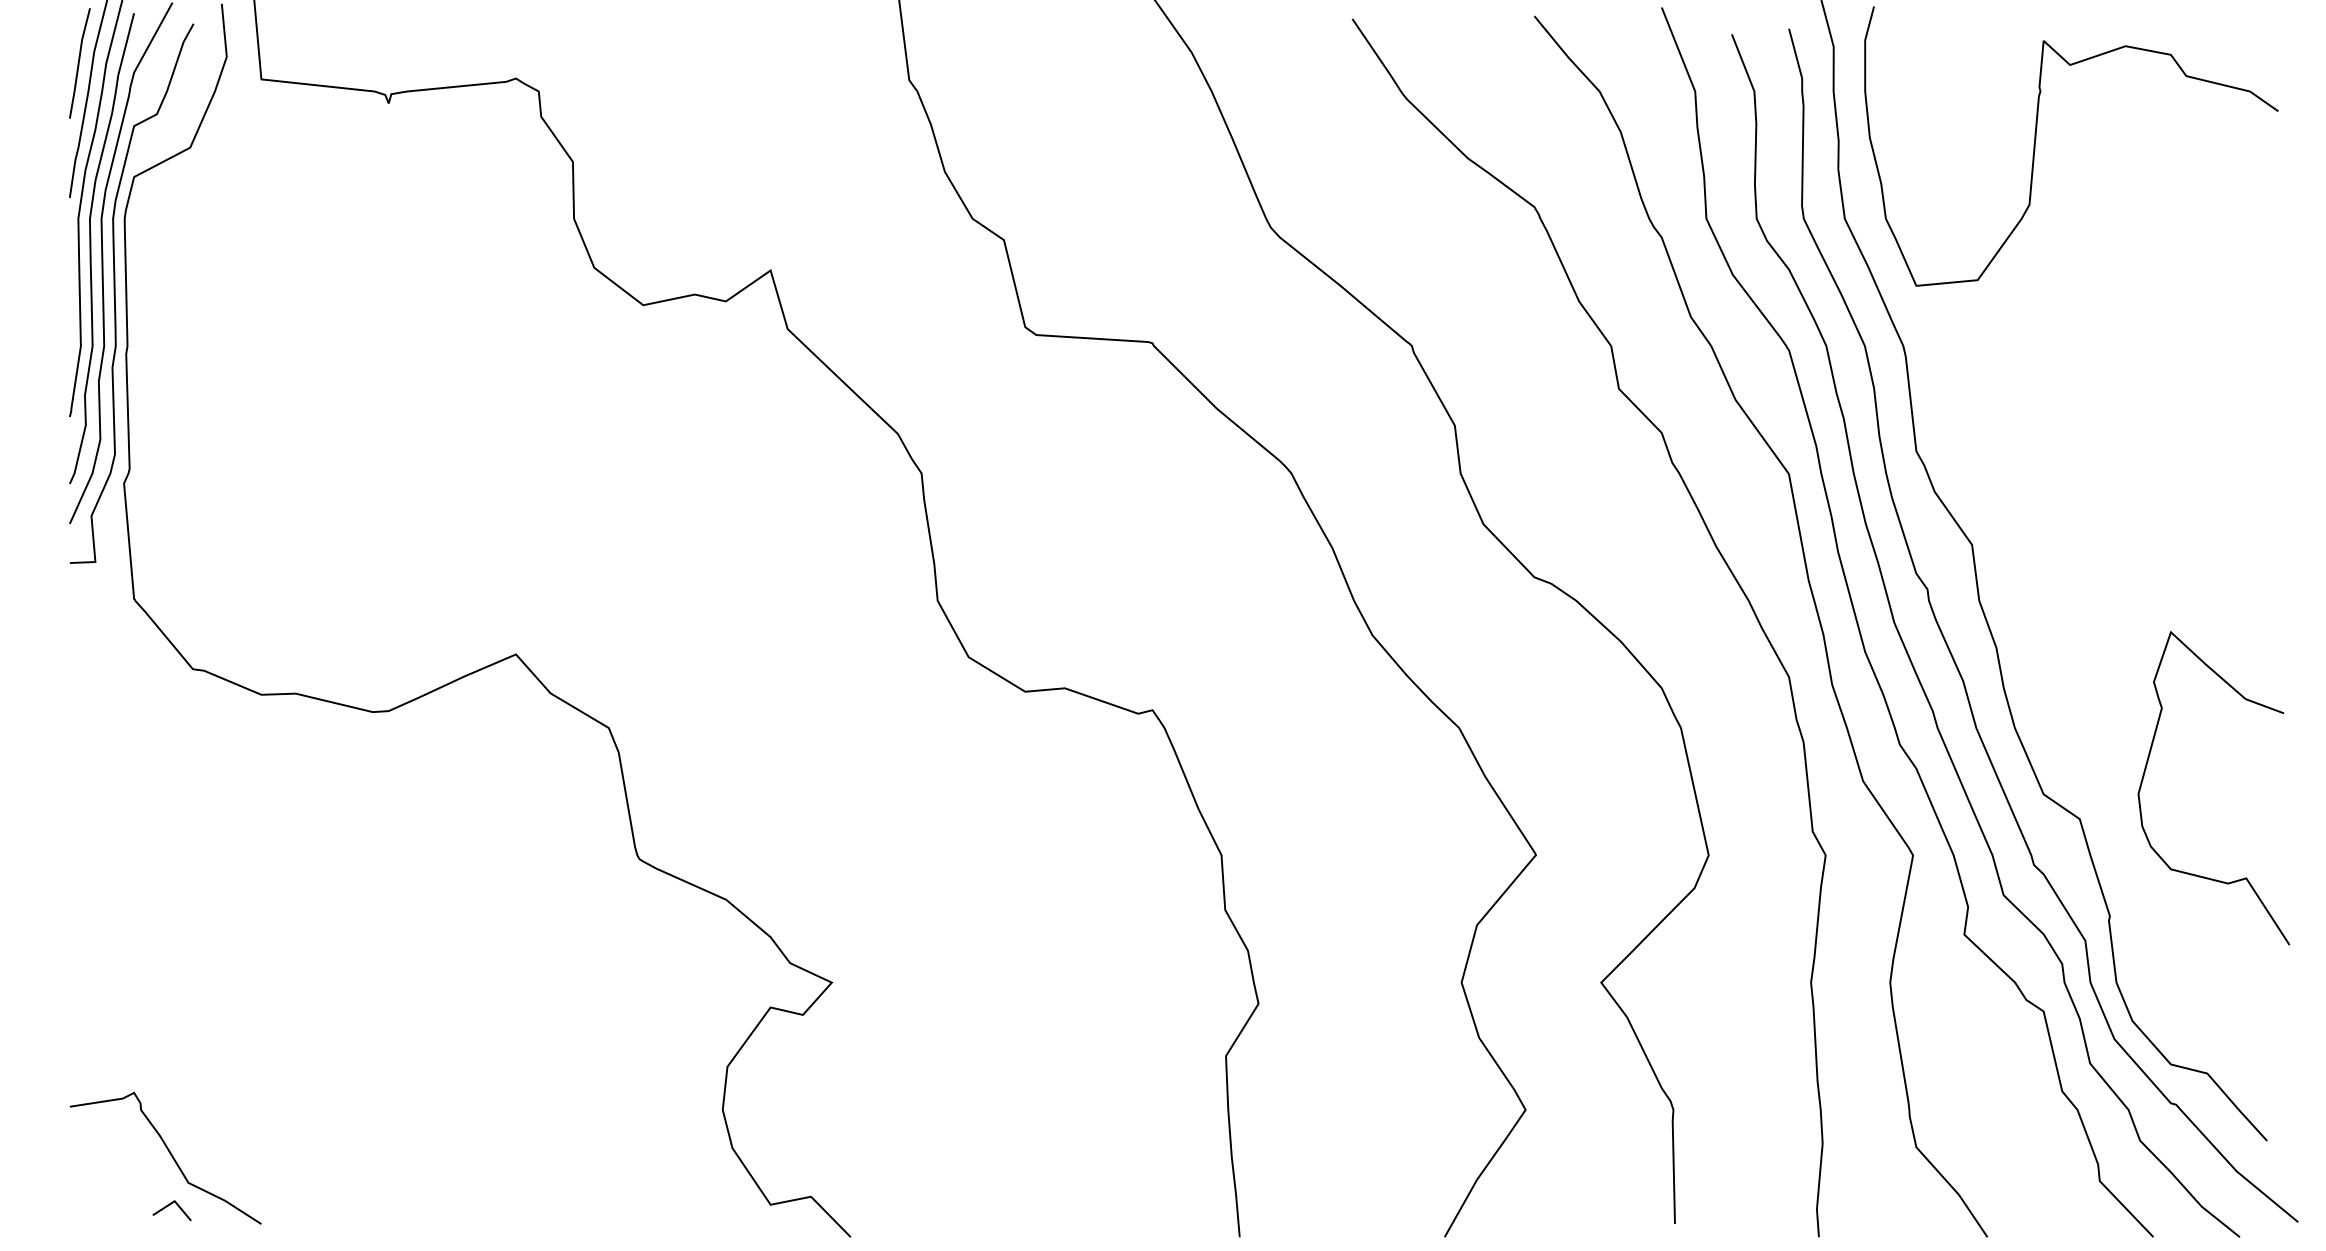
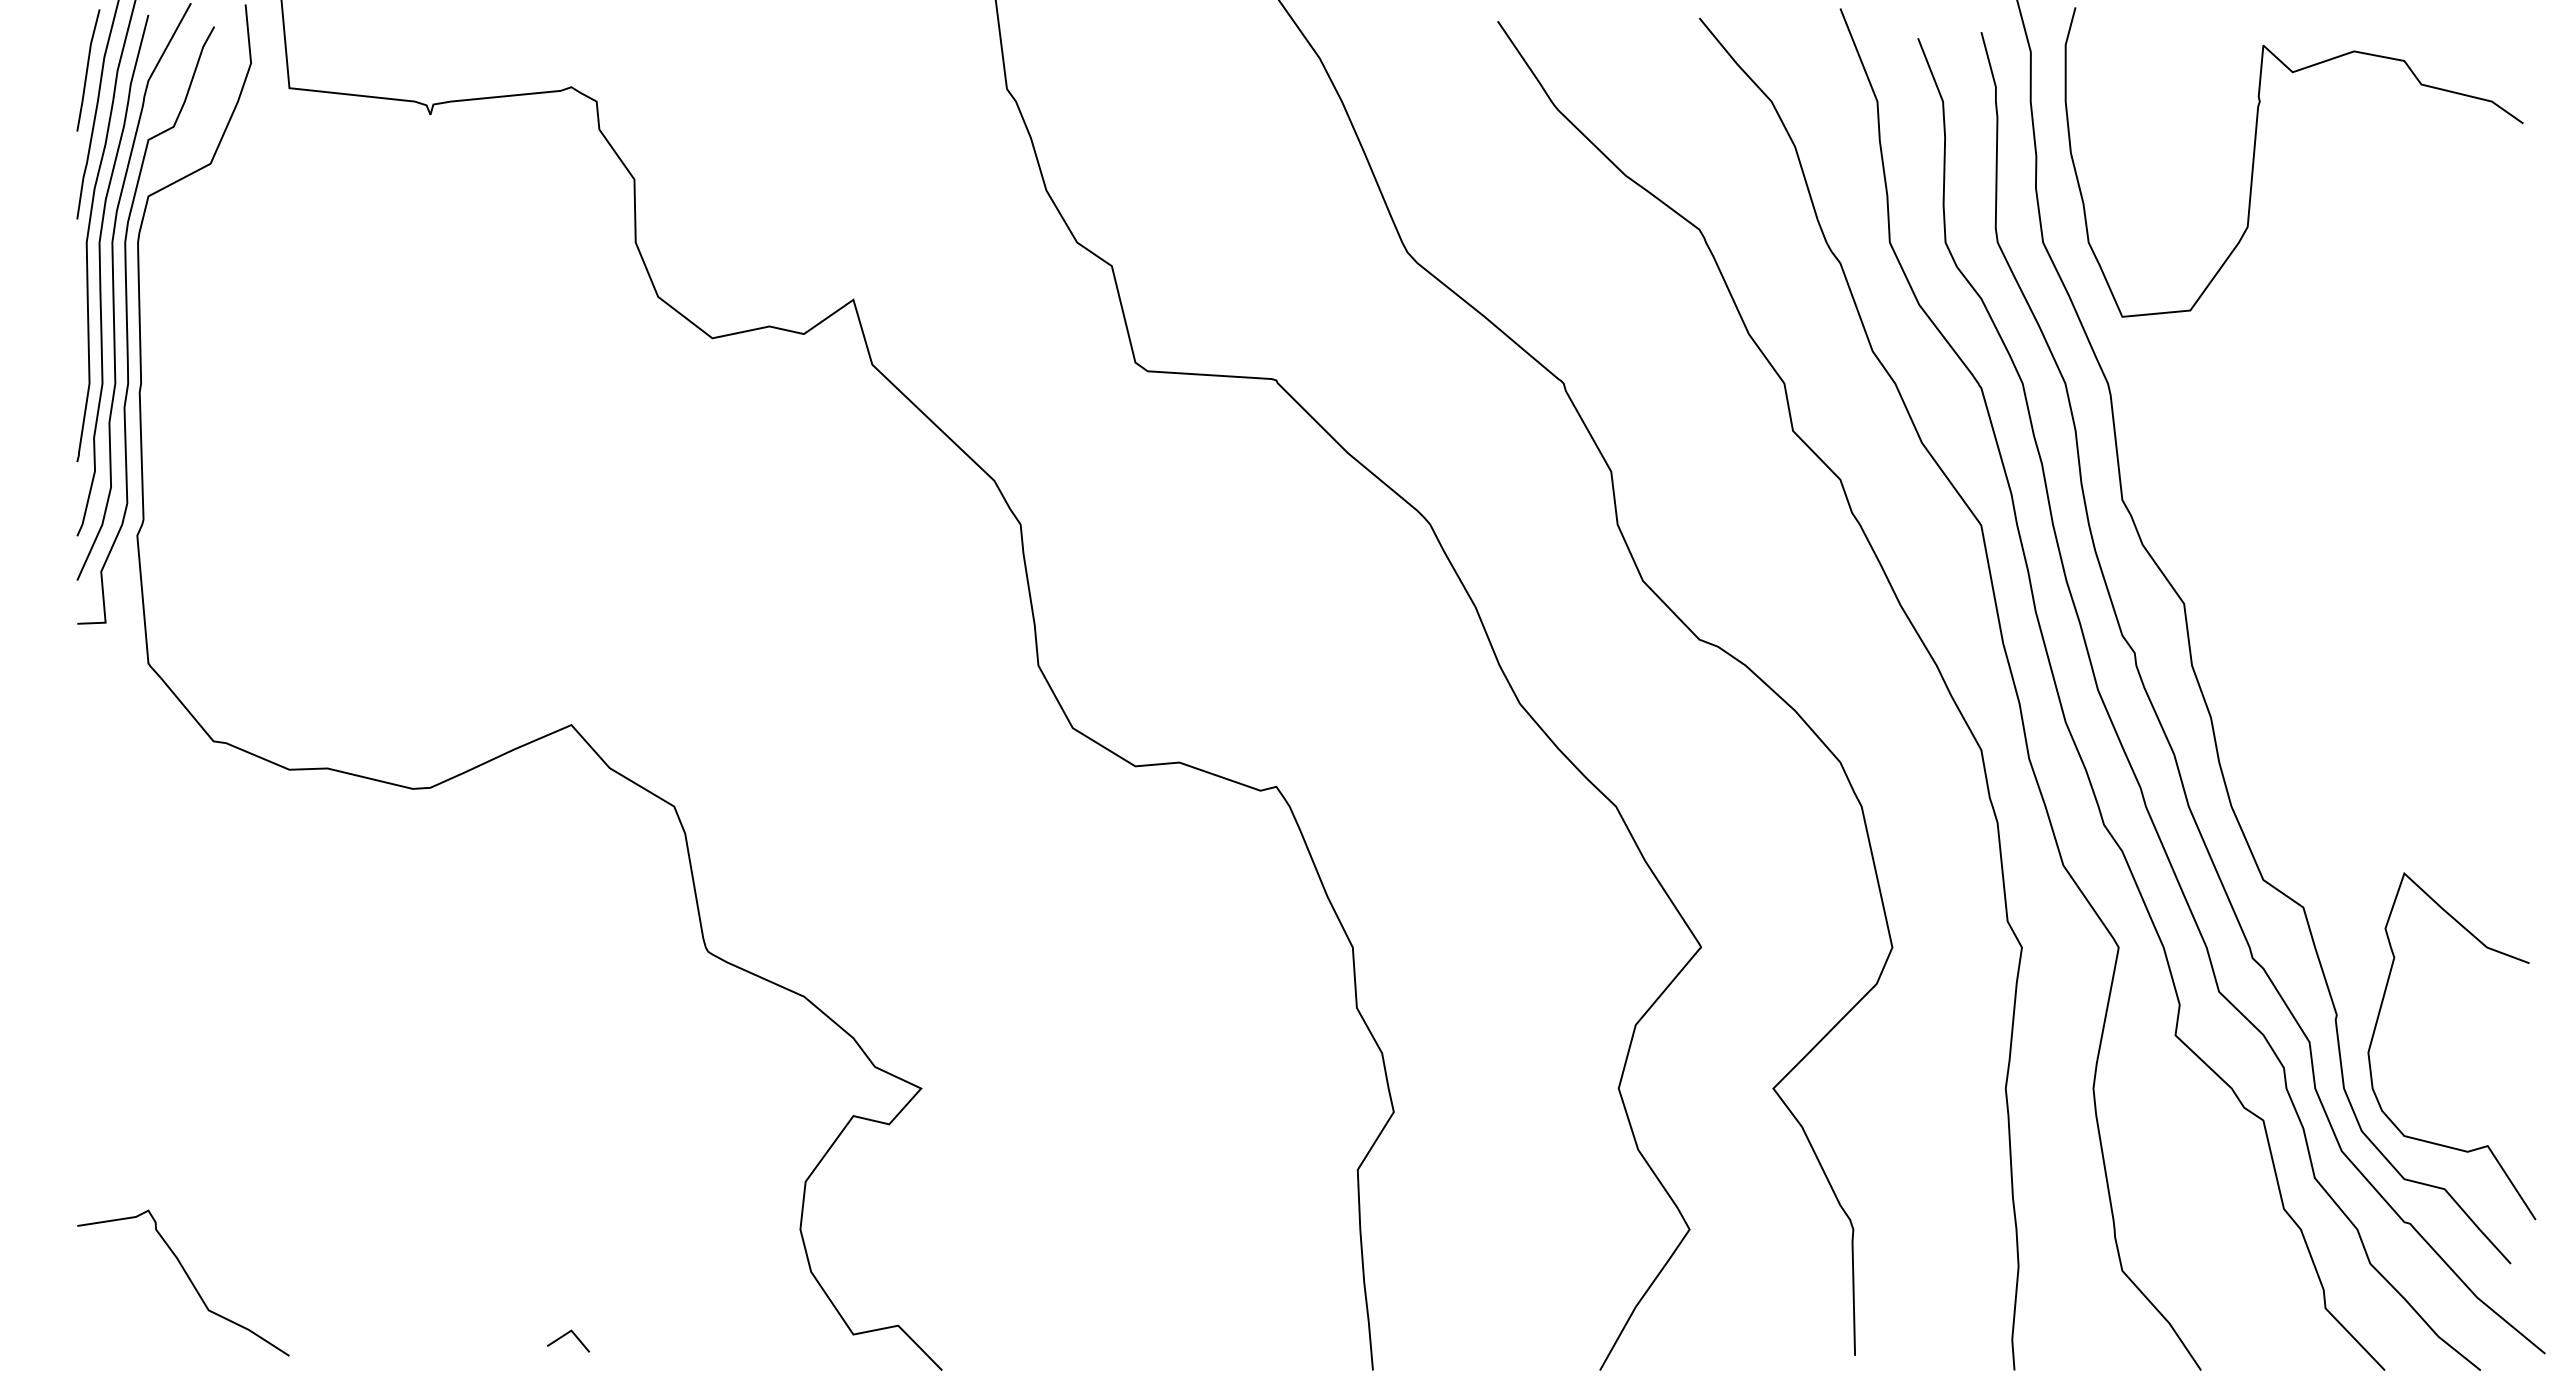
curve: (2145, 771) -> (2376, 1027), moved
line: (168, 1206) -> (564, 1336), moved

